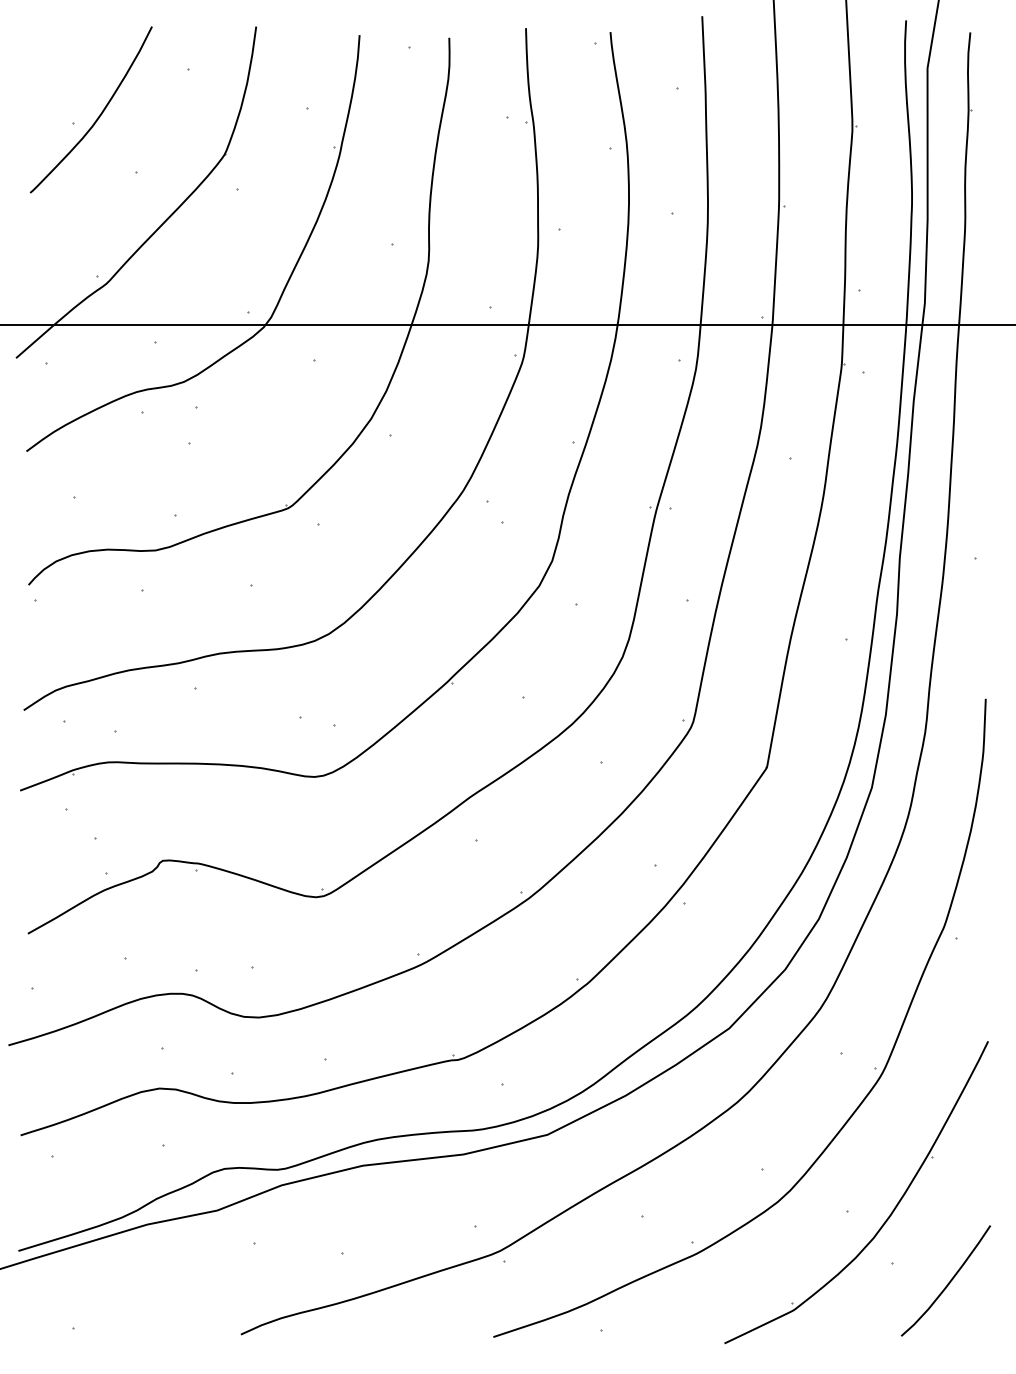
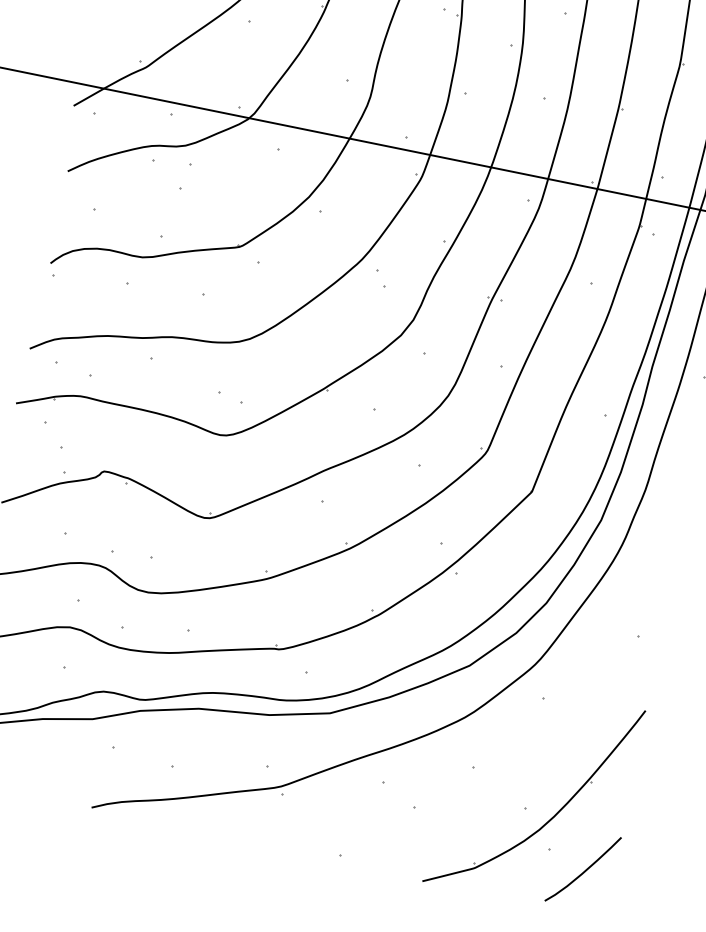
part: (874, 1068) -> (563, 713), removed

